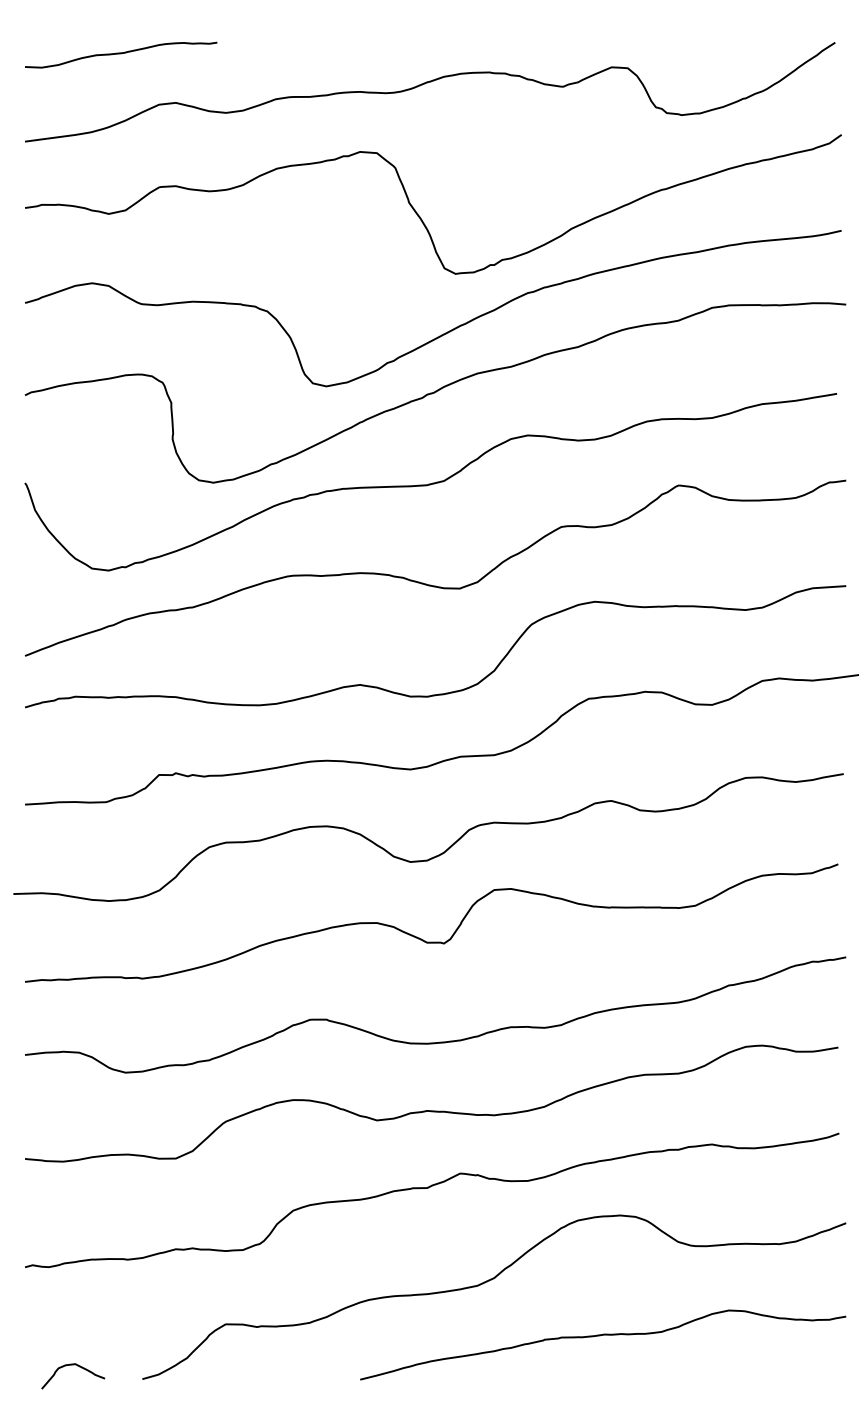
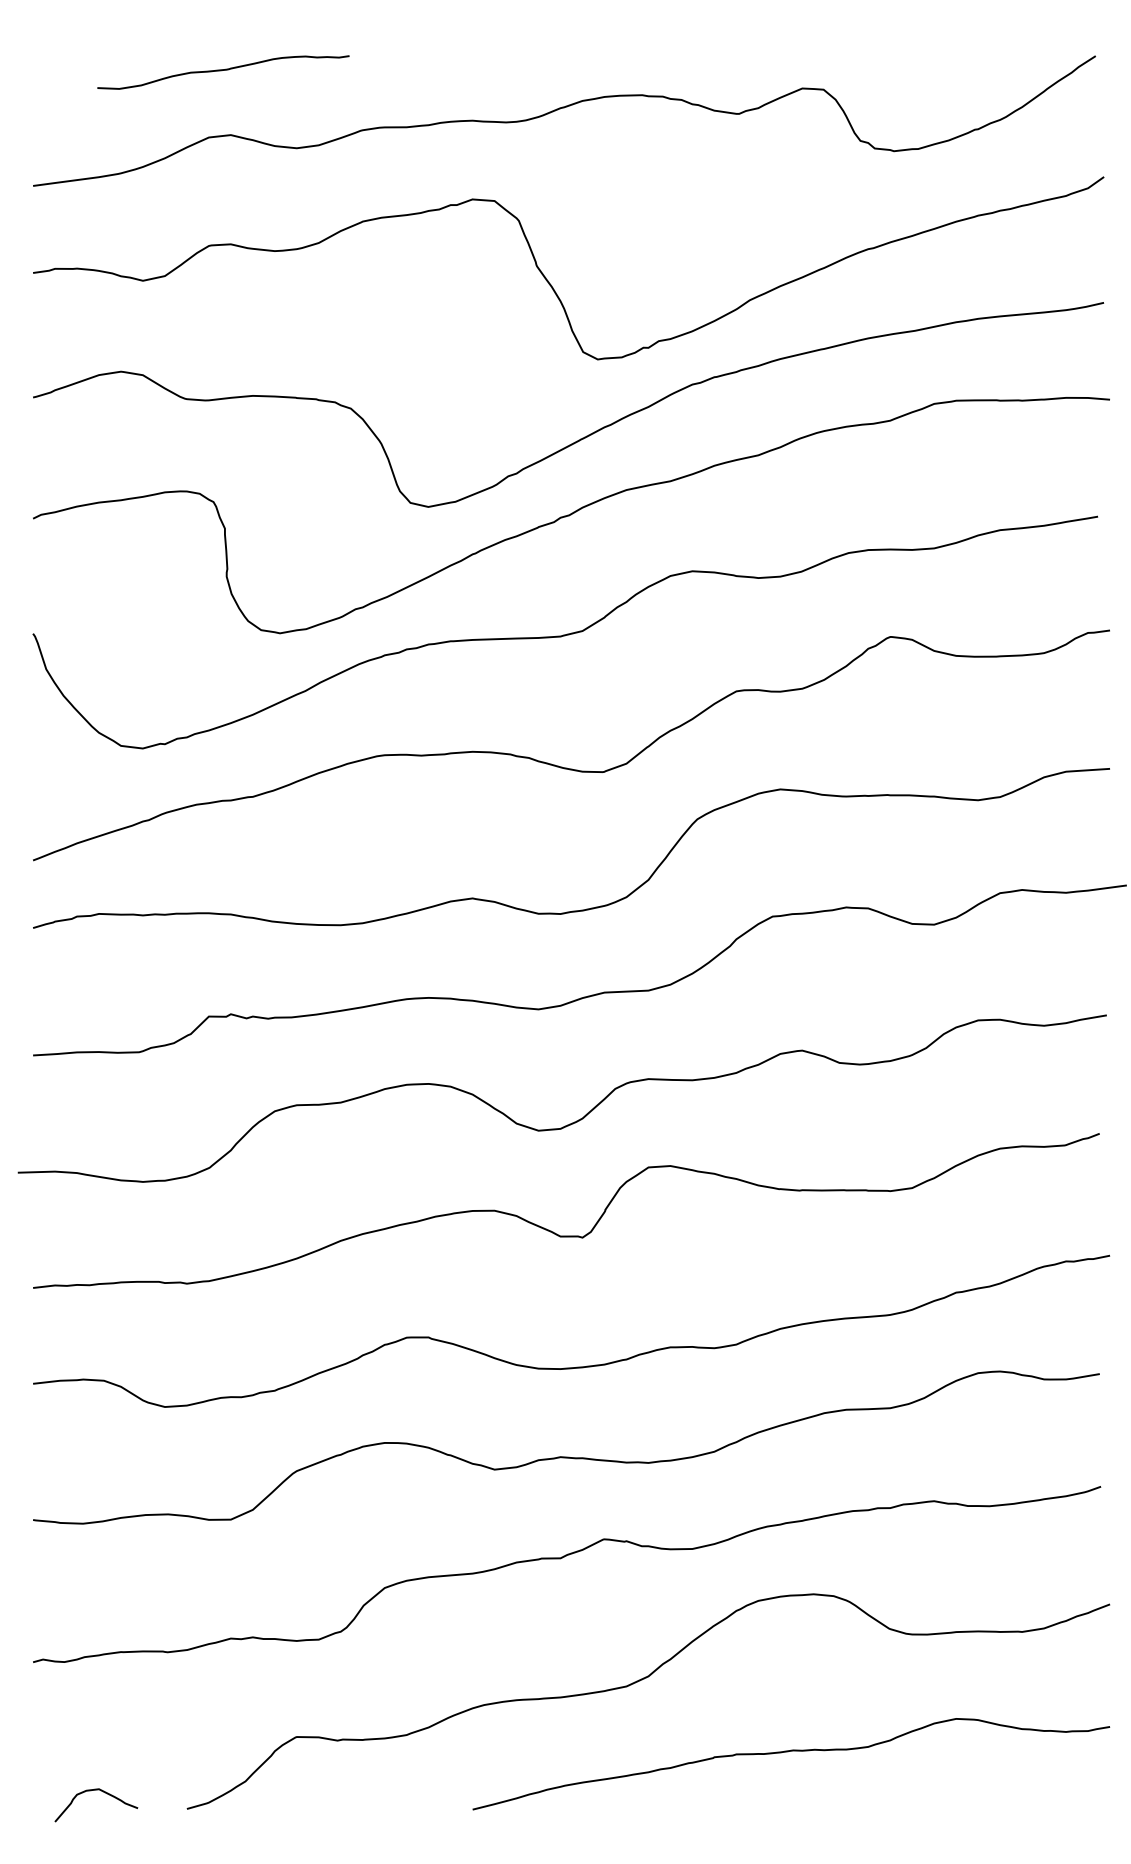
curve: (121, 54) -> (223, 71), moved

